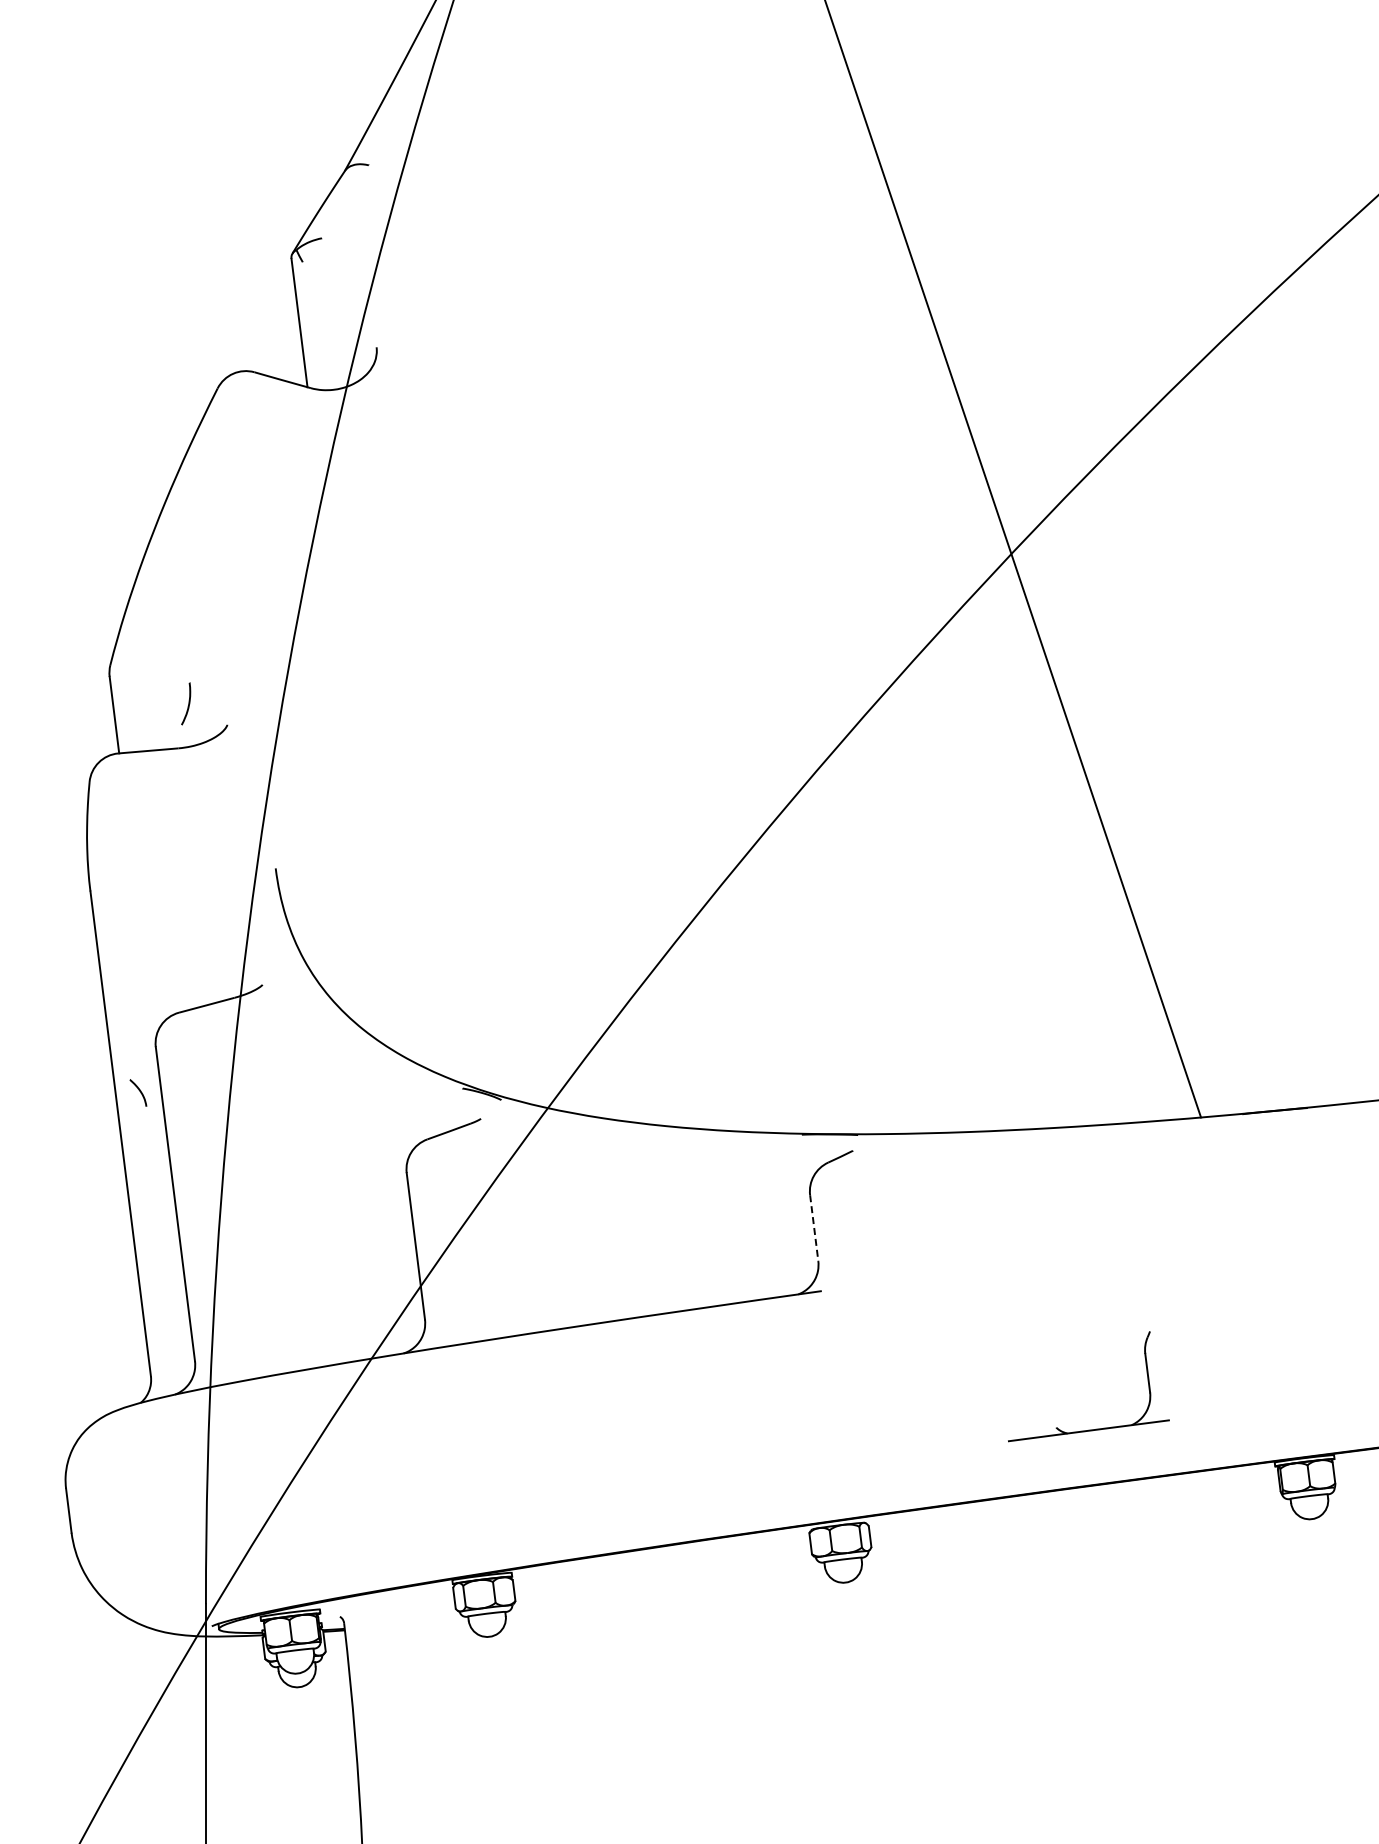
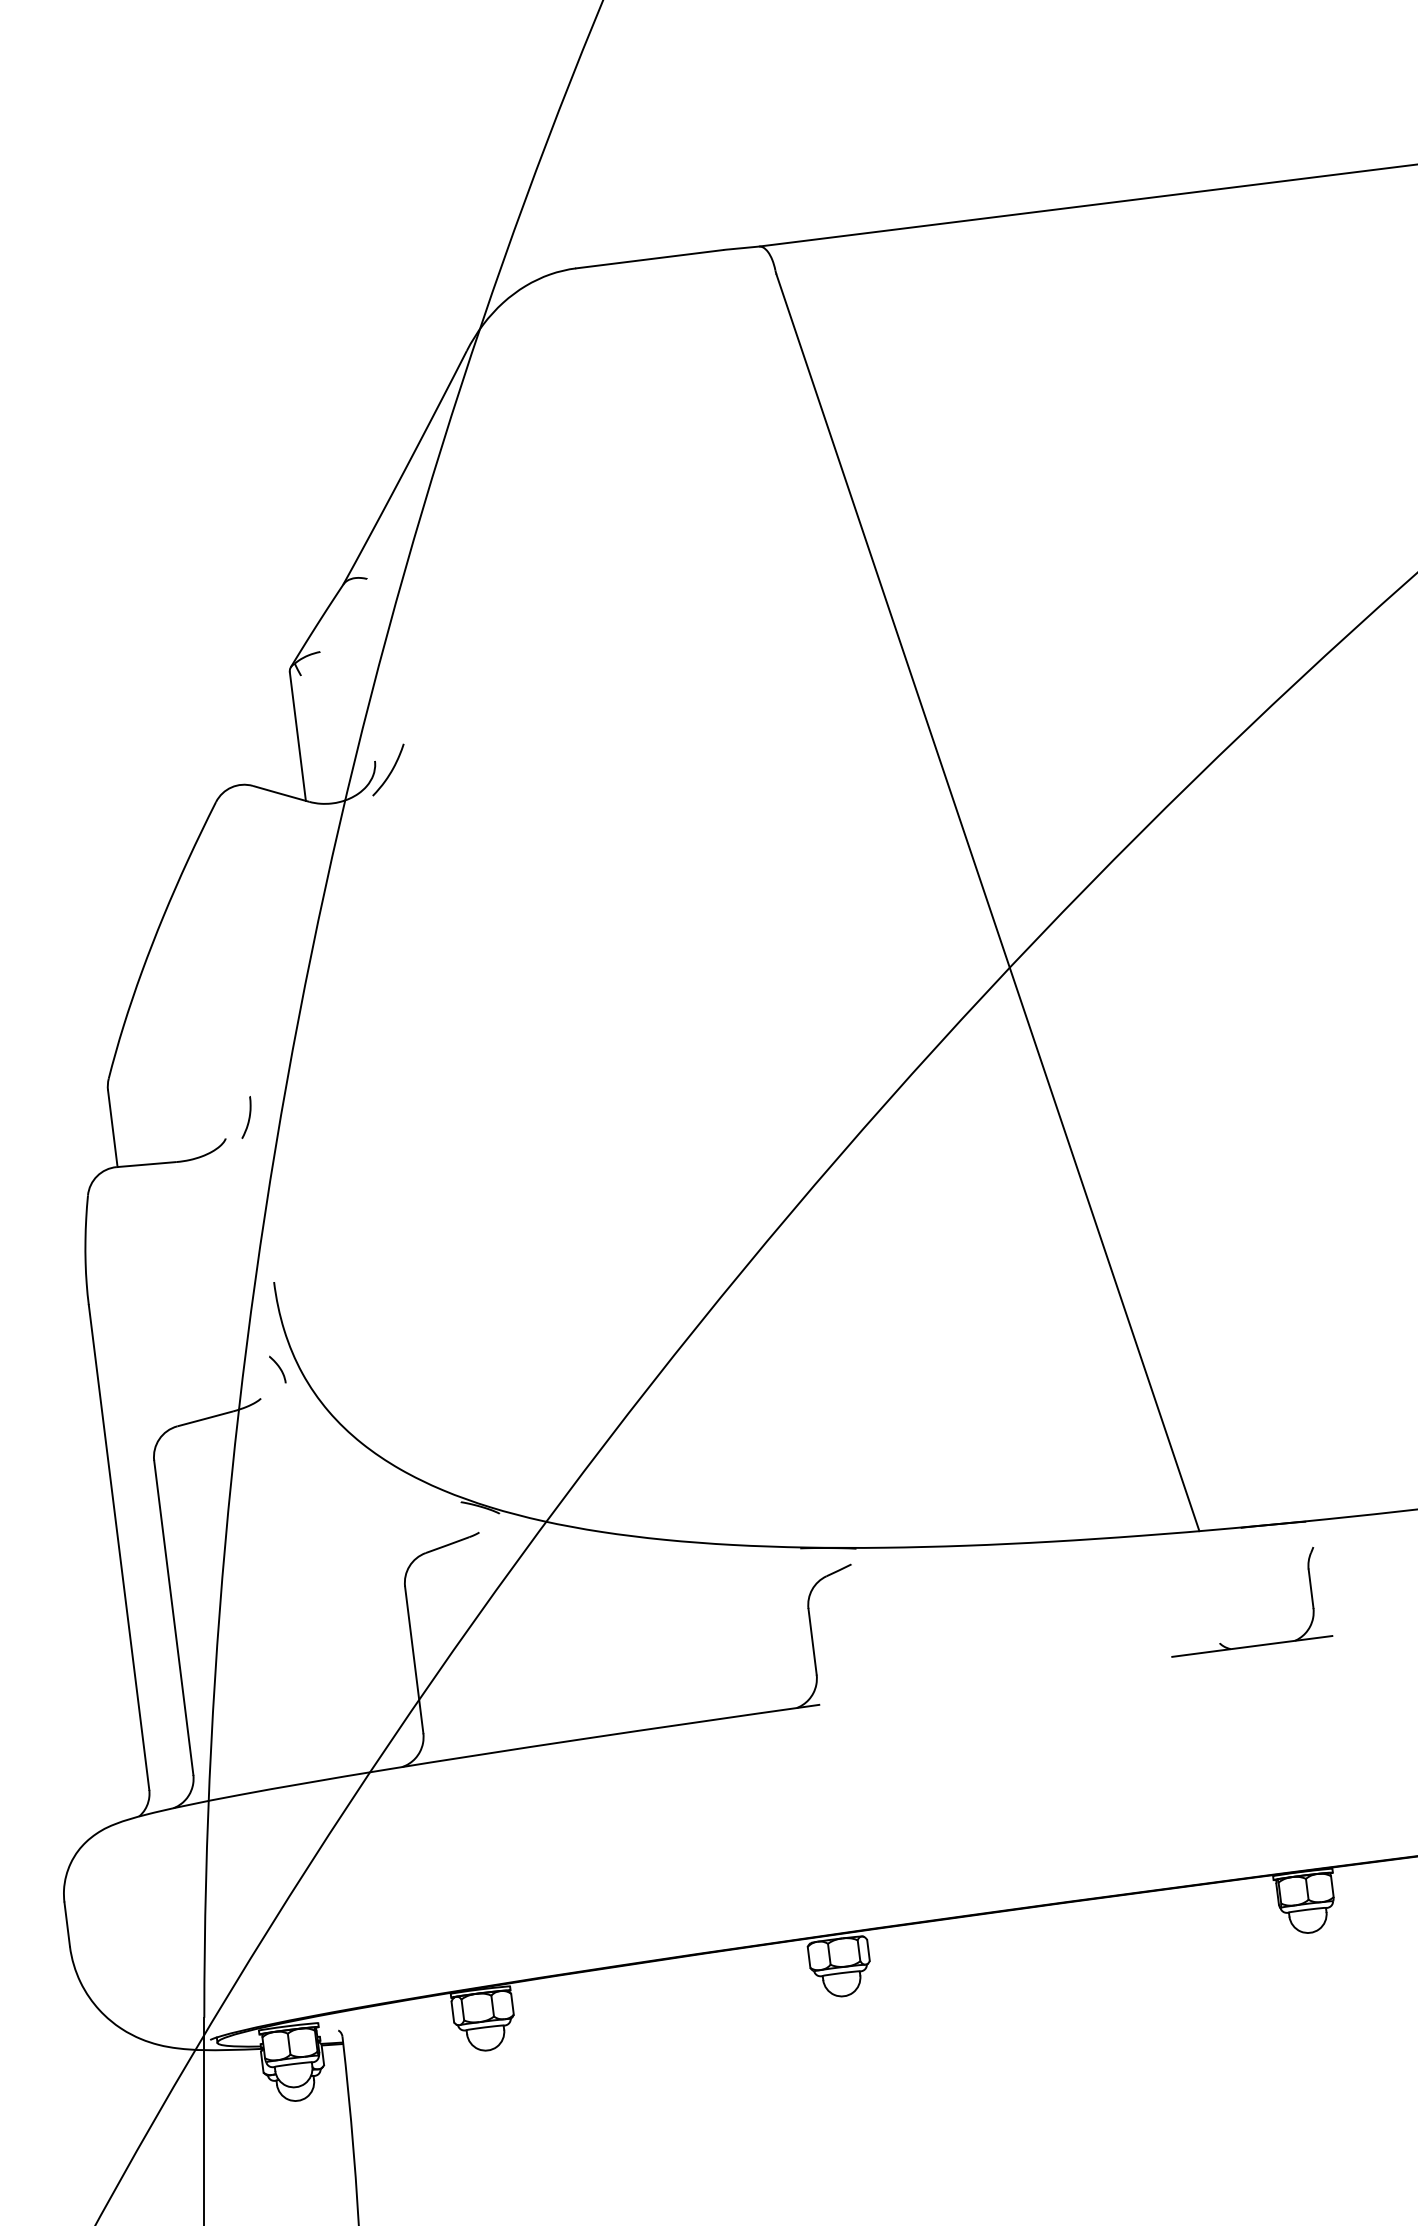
curve: (392, 357) -> (390, 771), added
curve: (188, 703) -> (248, 1117), moved
curve: (140, 1092) -> (279, 1369), moved
line: (814, 1228) -> (812, 1642), dashed -> solid
part: (1093, 1428) -> (1256, 1644), moved

